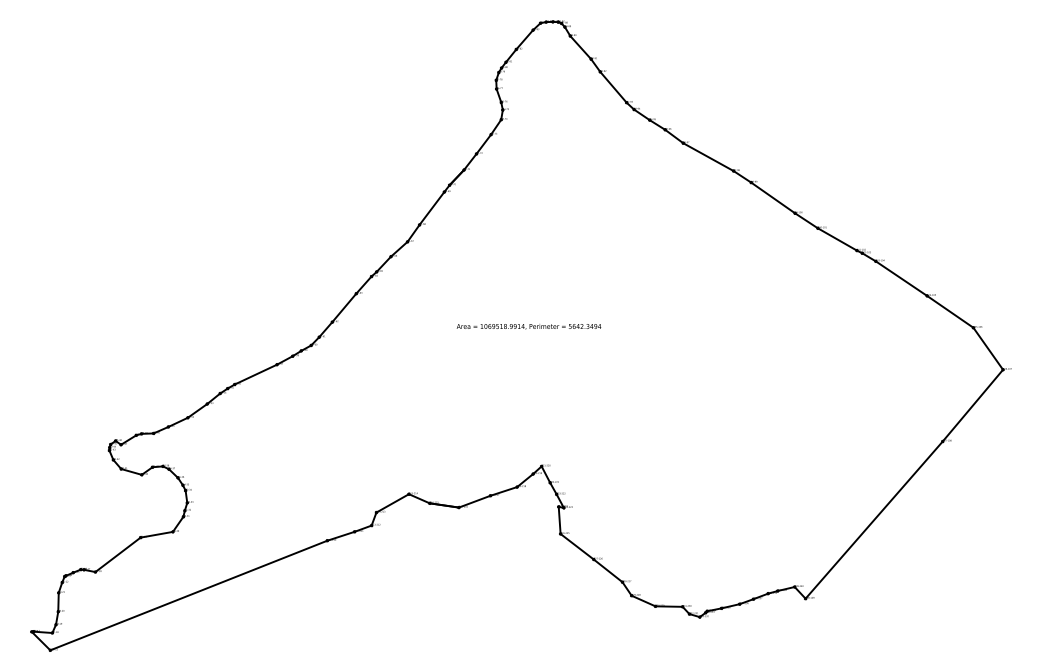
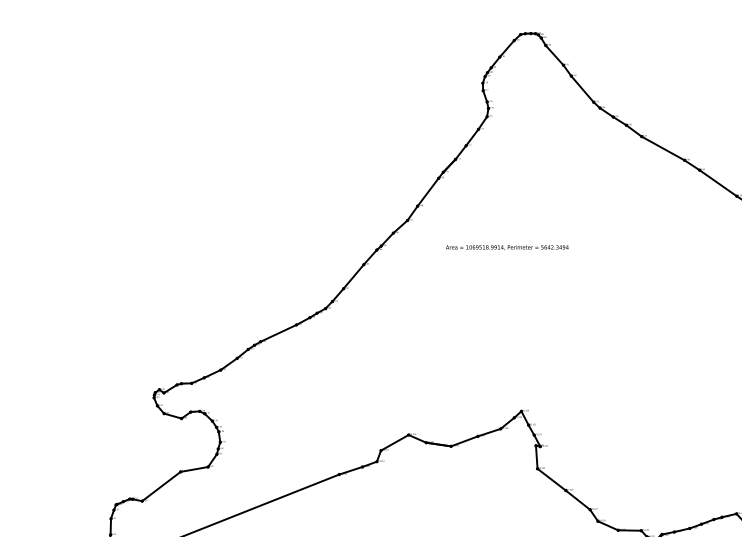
text: (528, 326) -> (506, 247), moved

